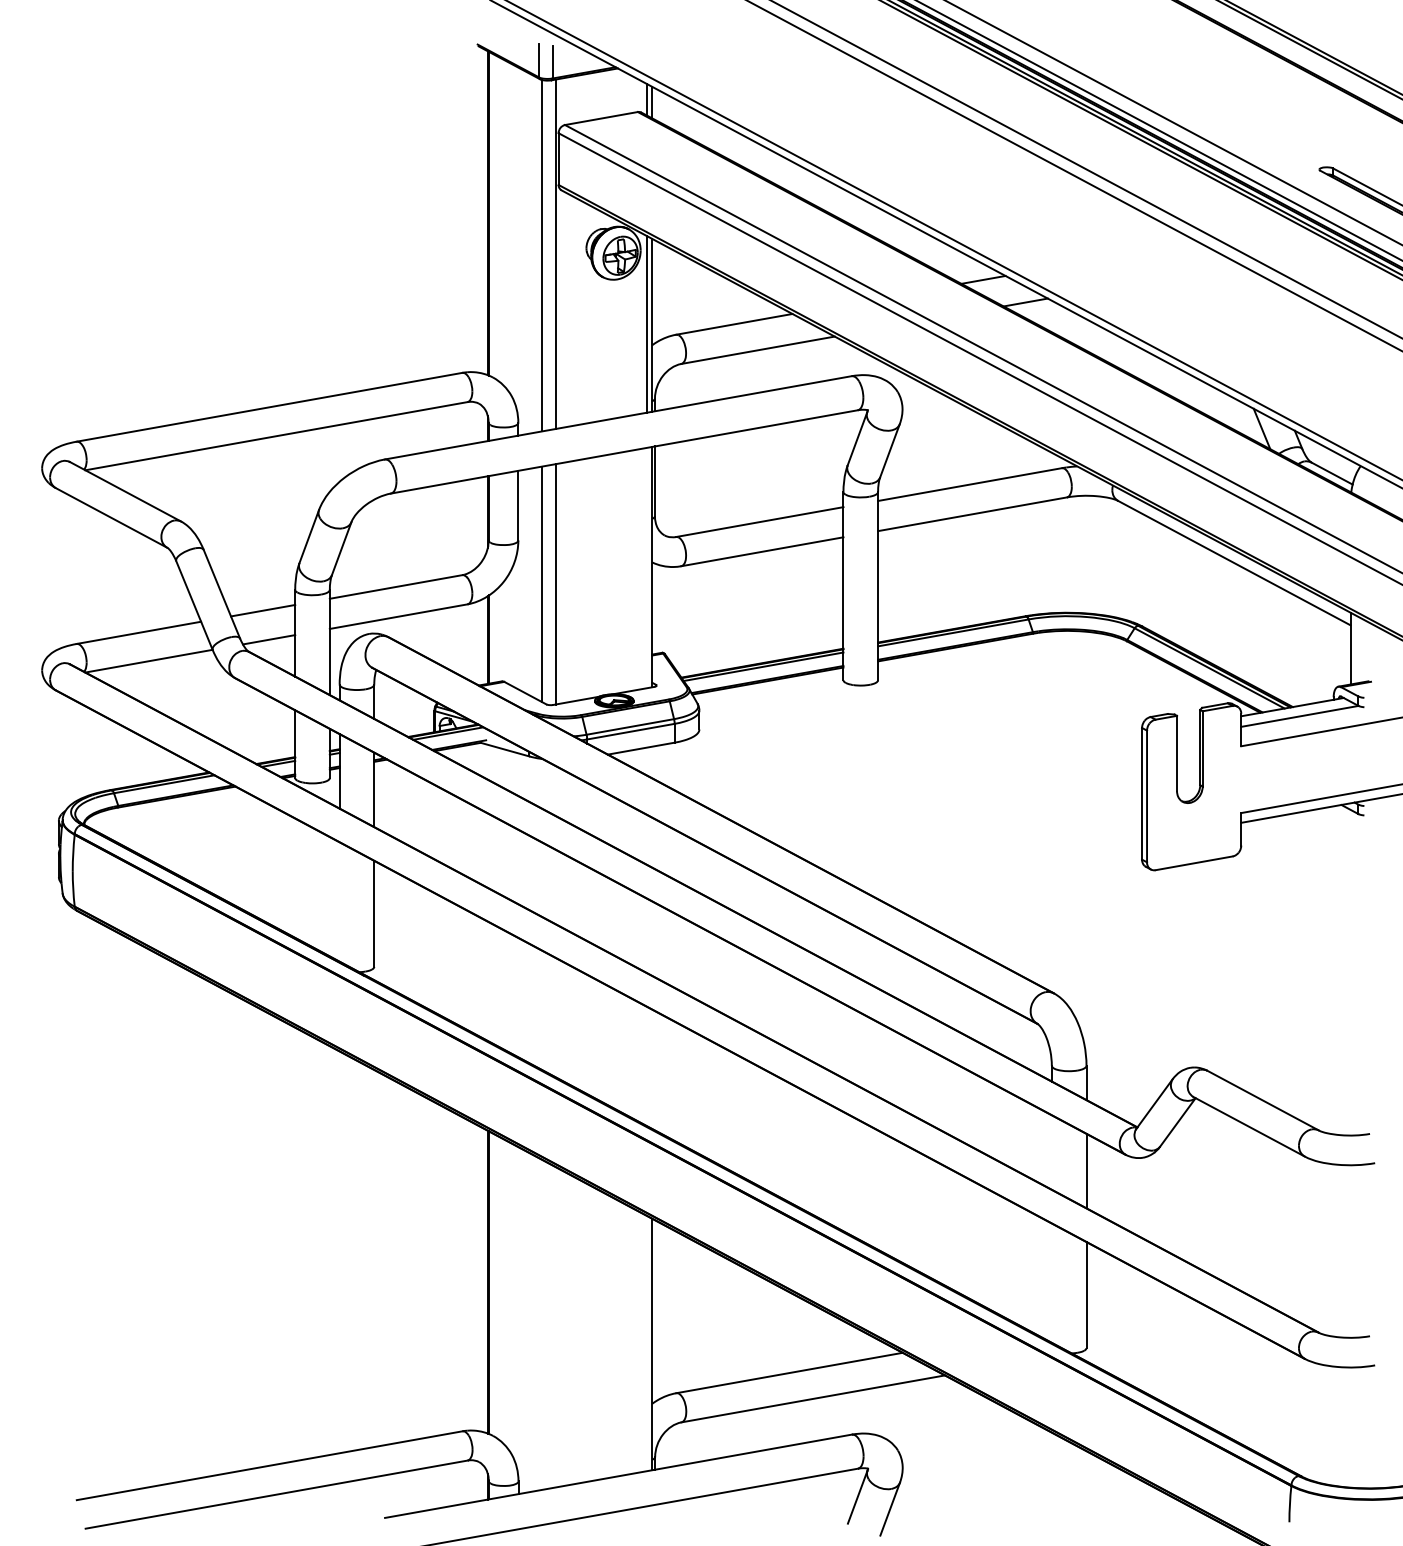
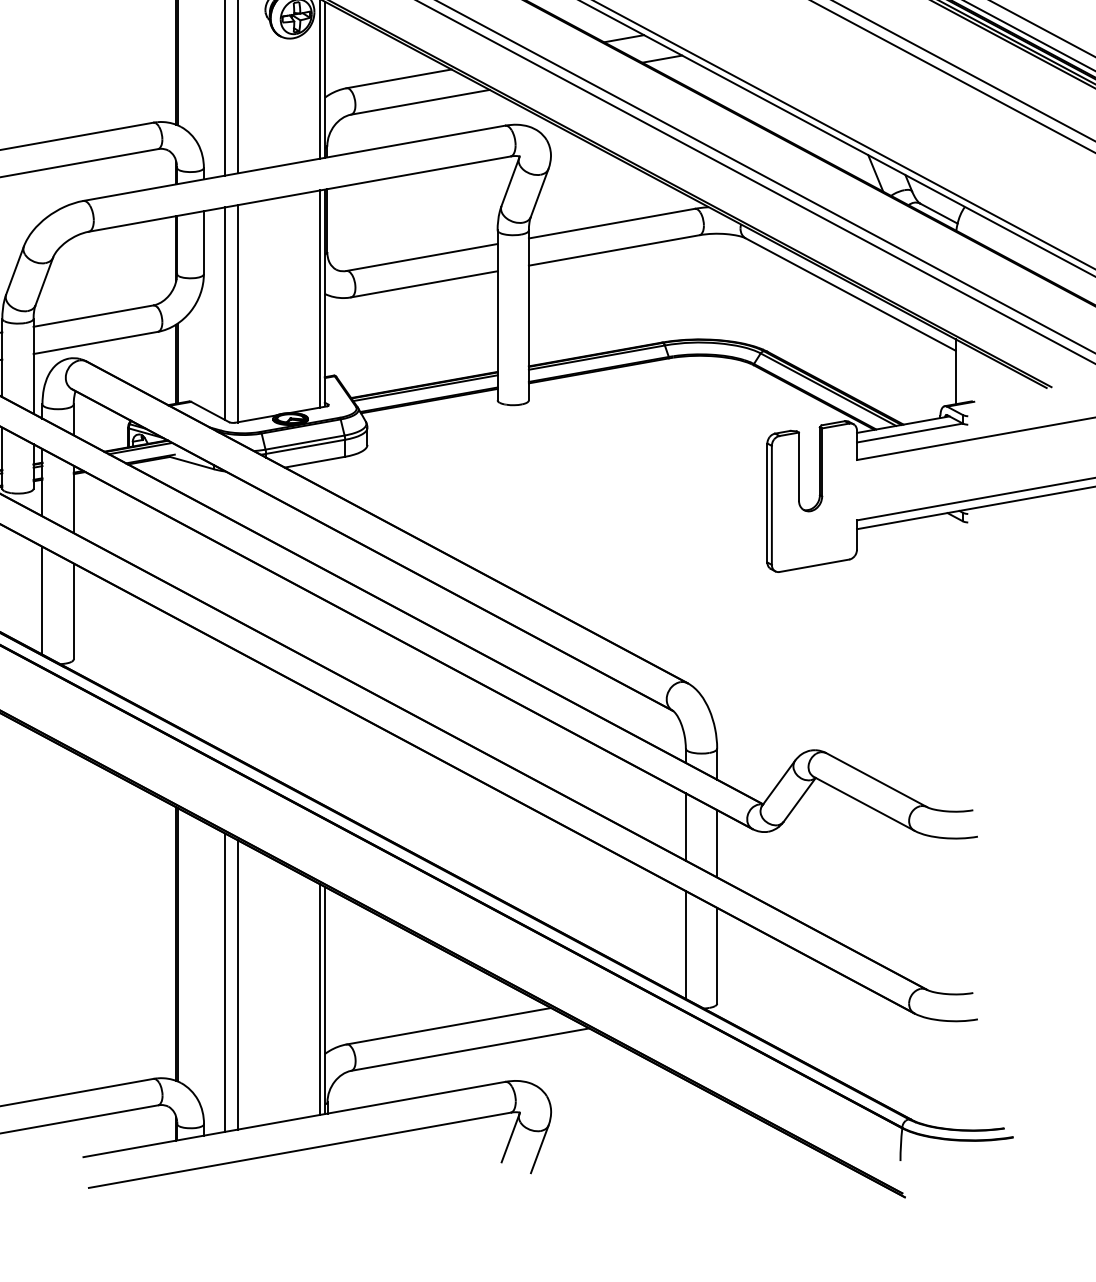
line: (647, 567) -> (320, 298), added
line: (339, 901) -> (42, 600), added
line: (1051, 1152) -> (685, 827), added
line: (1051, 1282) -> (685, 944), added
line: (542, 1324) -> (225, 982), added
line: (555, 1327) -> (237, 985), added
line: (647, 1343) -> (320, 999), added

